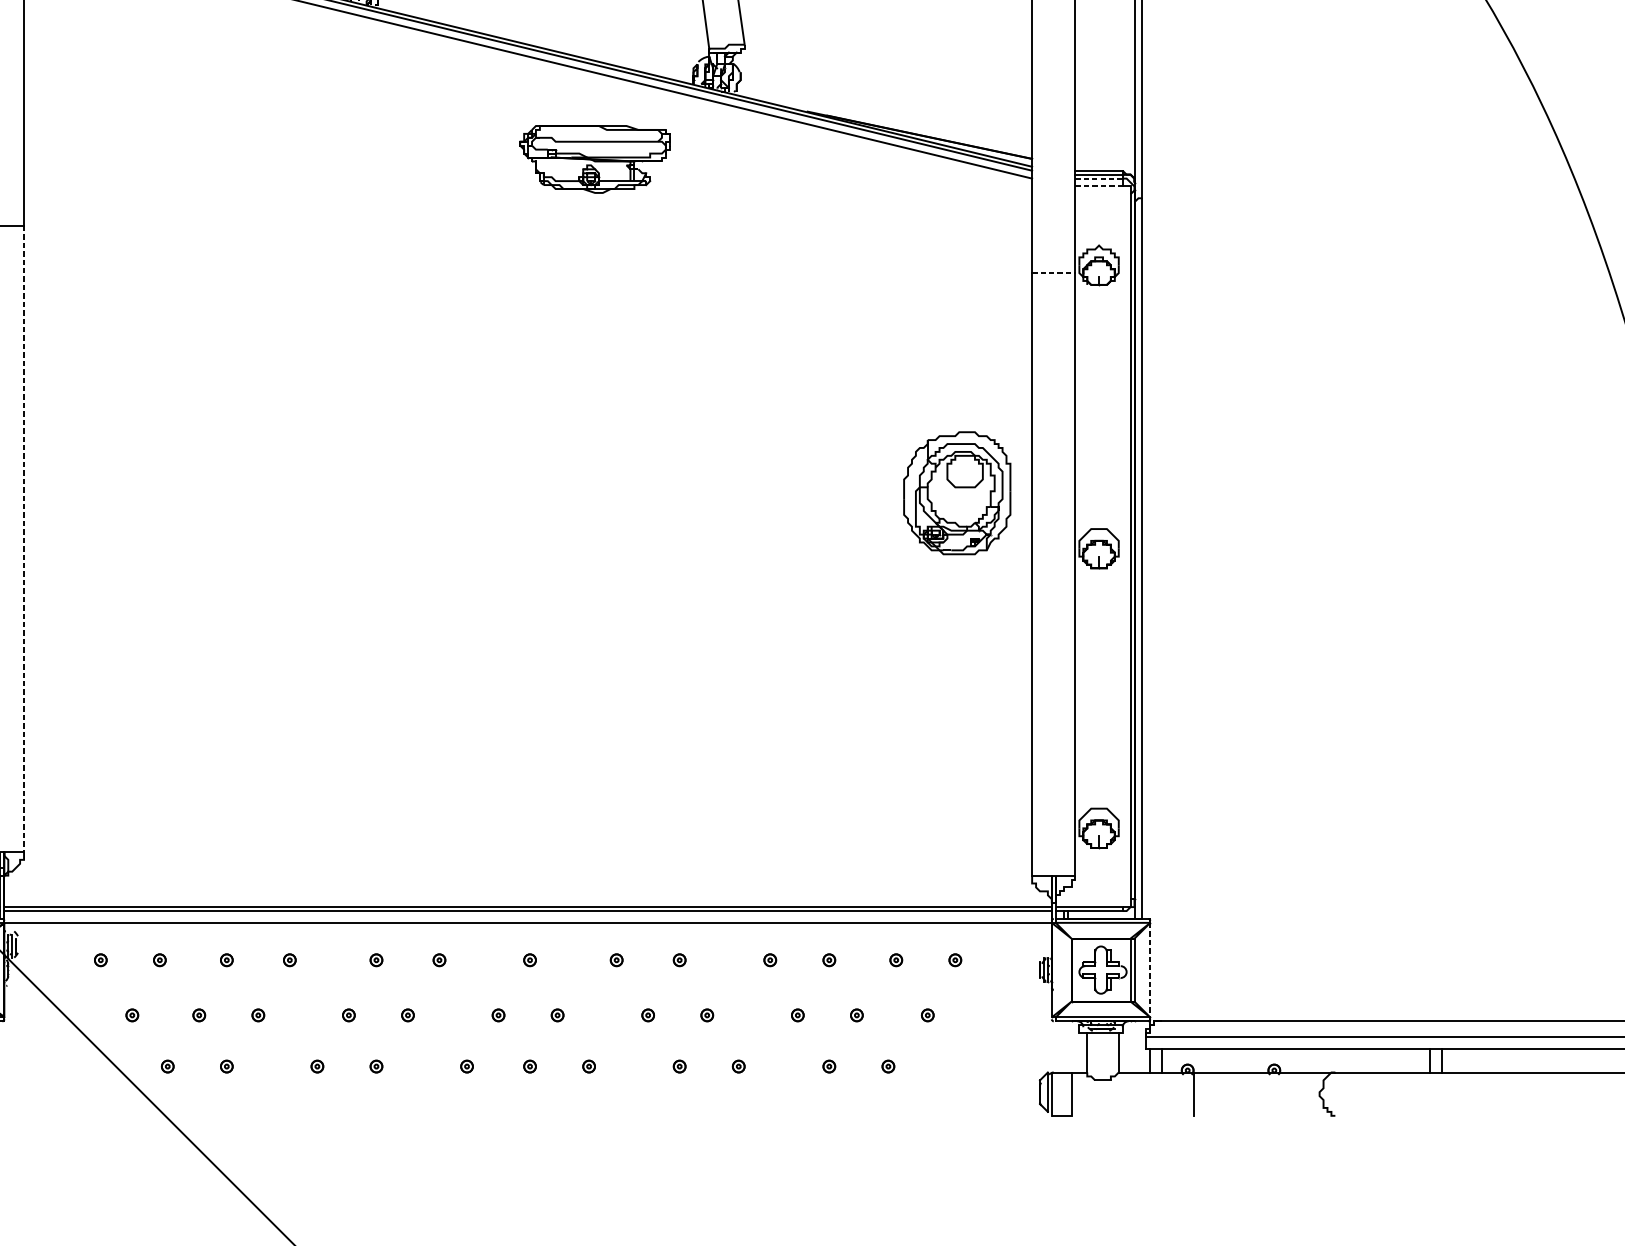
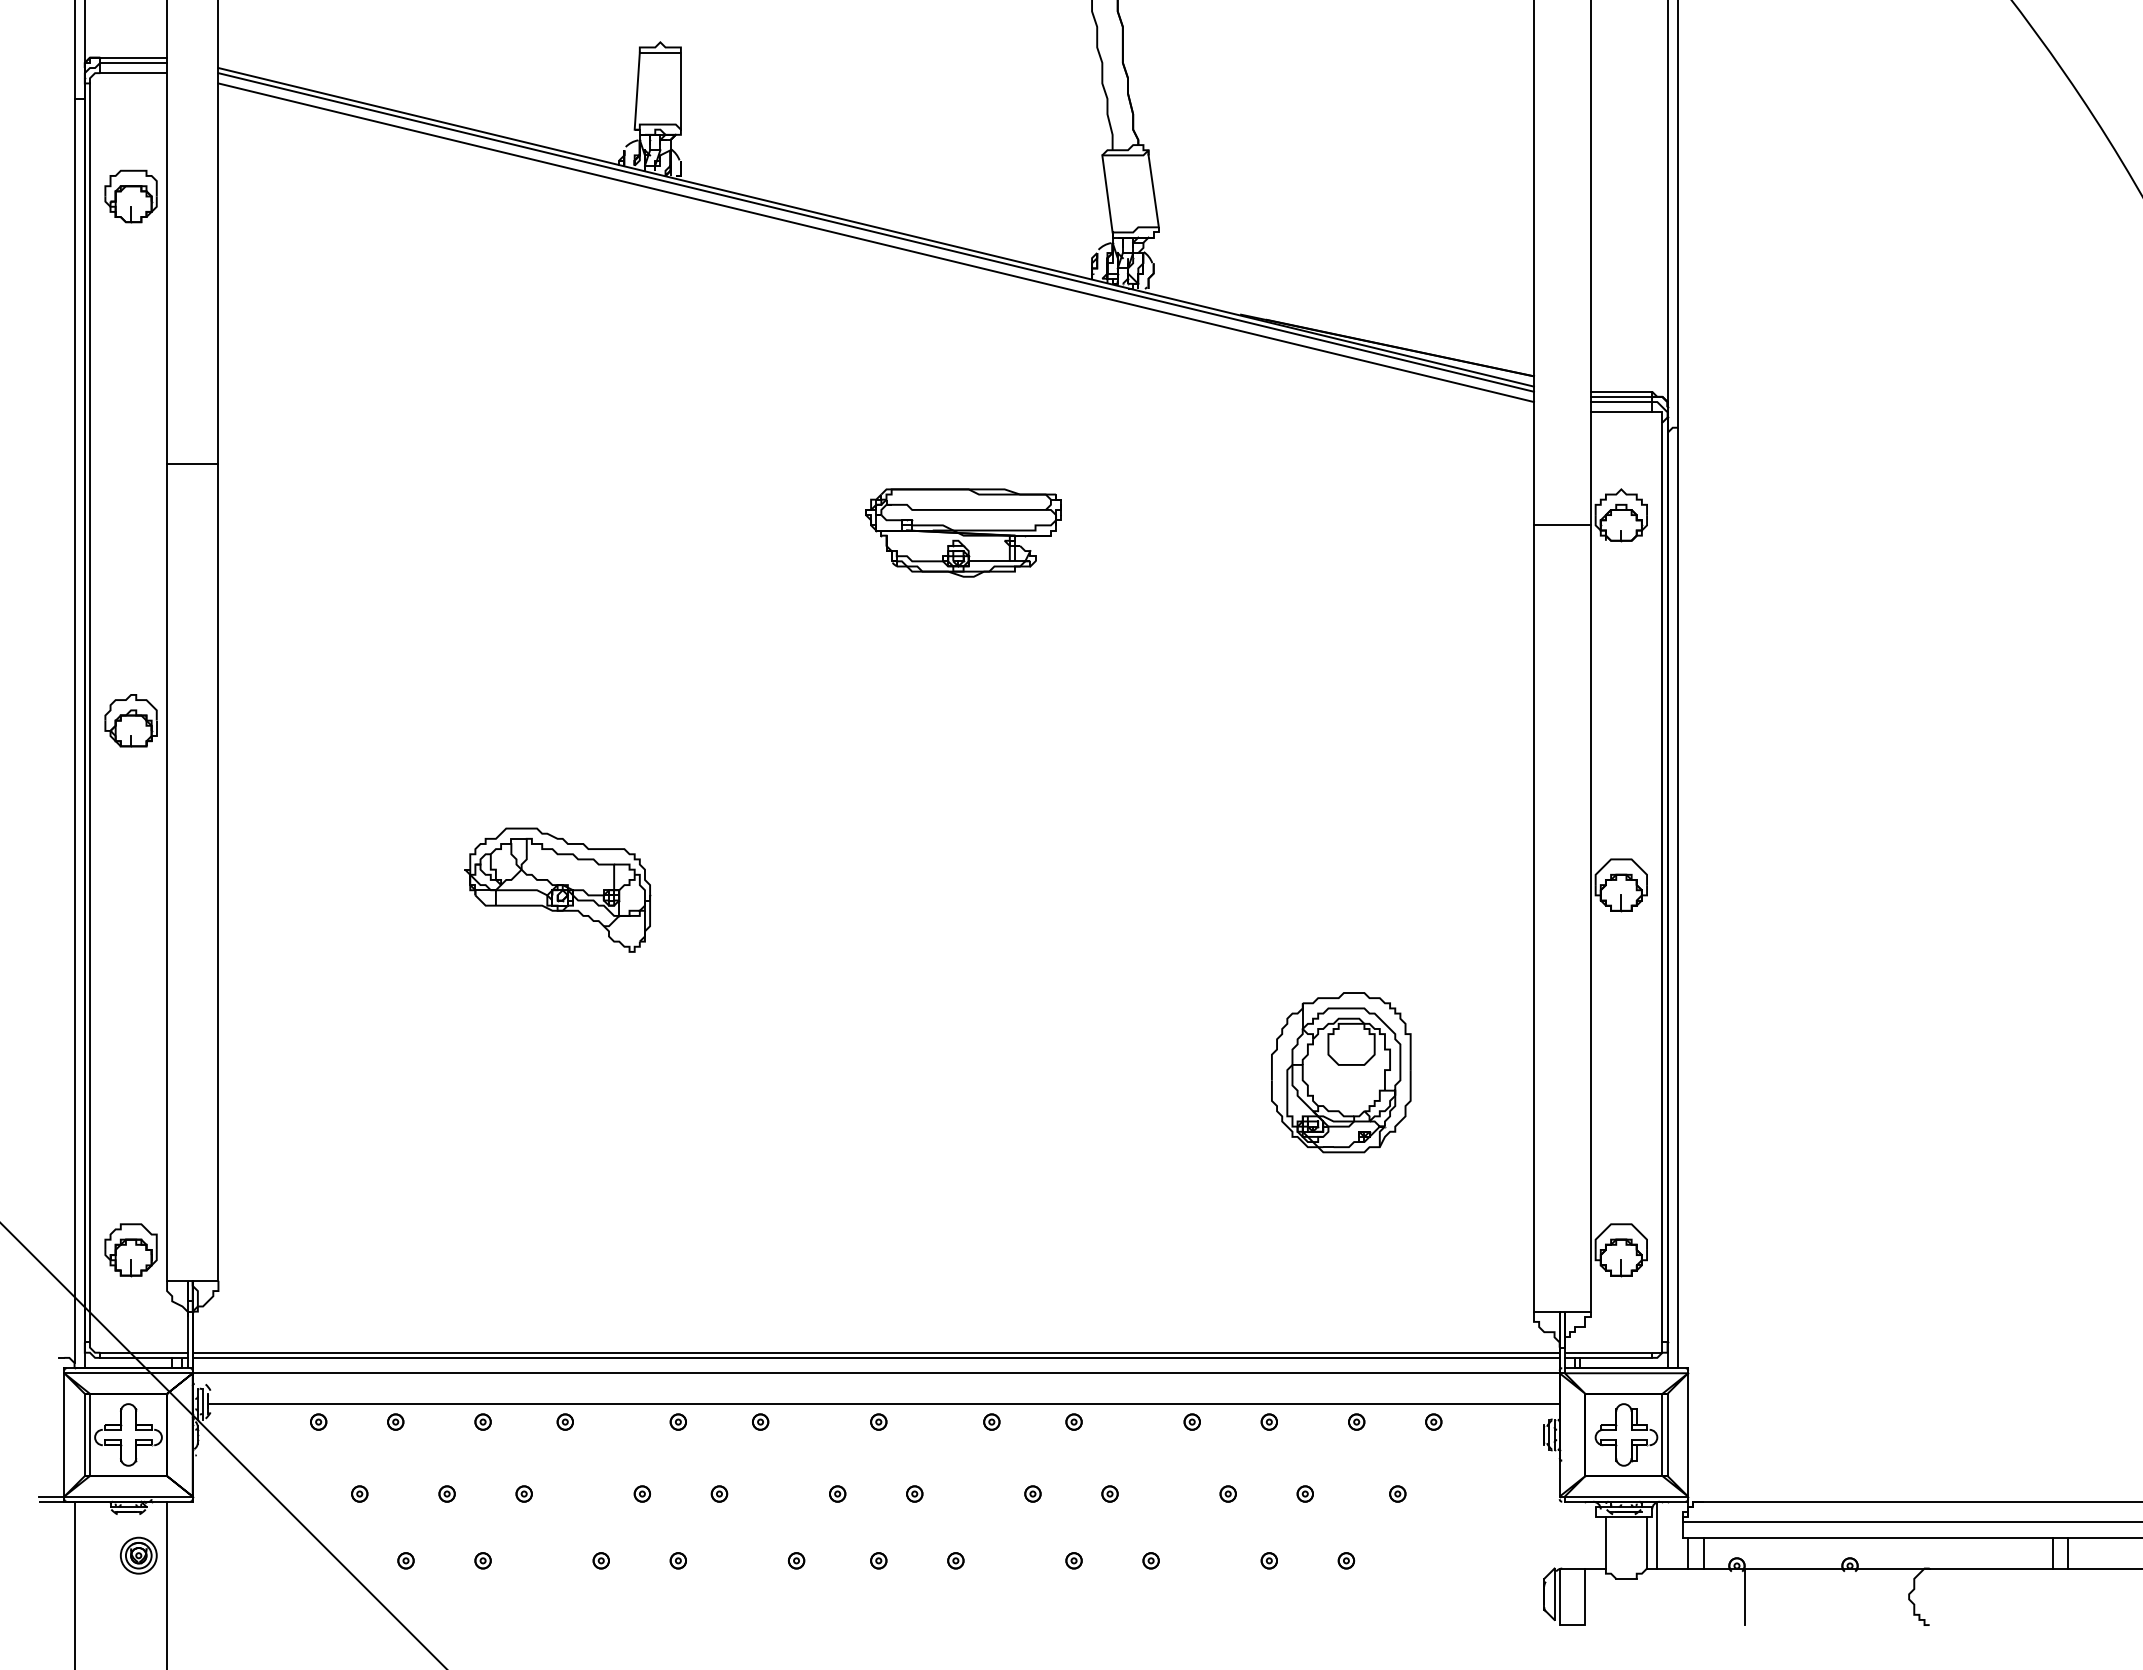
part: (594, 159) -> (963, 532), moved
line: (1099, 178) -> (1621, 402), dashed -> solid
line: (1099, 186) -> (1621, 412), dashed -> solid
line: (1053, 273) -> (1562, 525), dashed -> solid
part: (957, 493) -> (1341, 1072), moved
line: (24, 539) -> (218, 872), dashed -> solid
part: (283, 552) -> (557, 889), added
line: (533, 946) -> (883, 1404), added
line: (1150, 969) -> (1688, 1434), dashed -> solid
line: (1126, 1046) -> (1657, 1534), added

